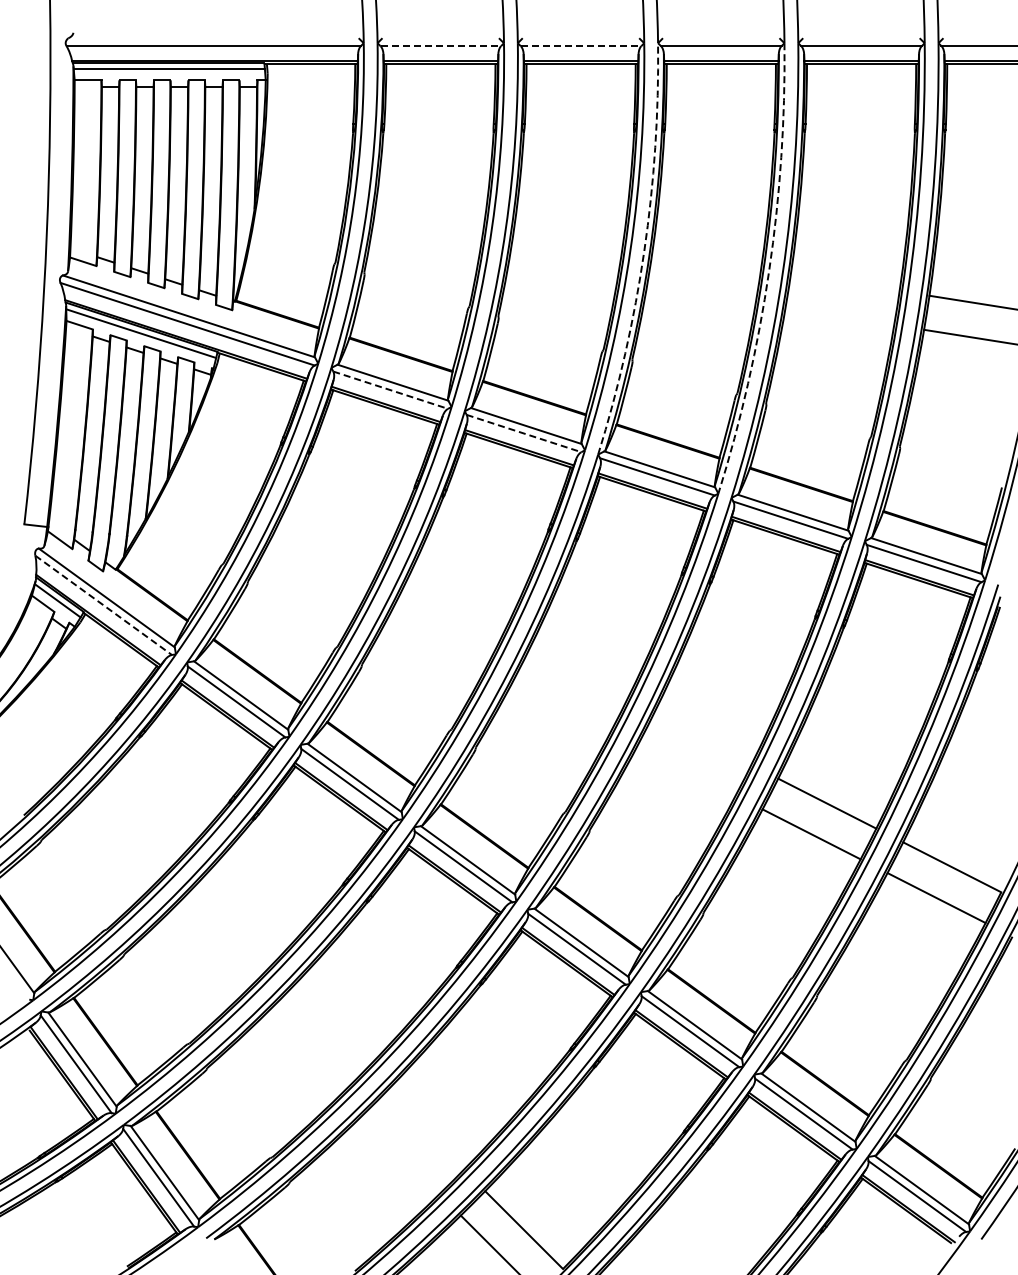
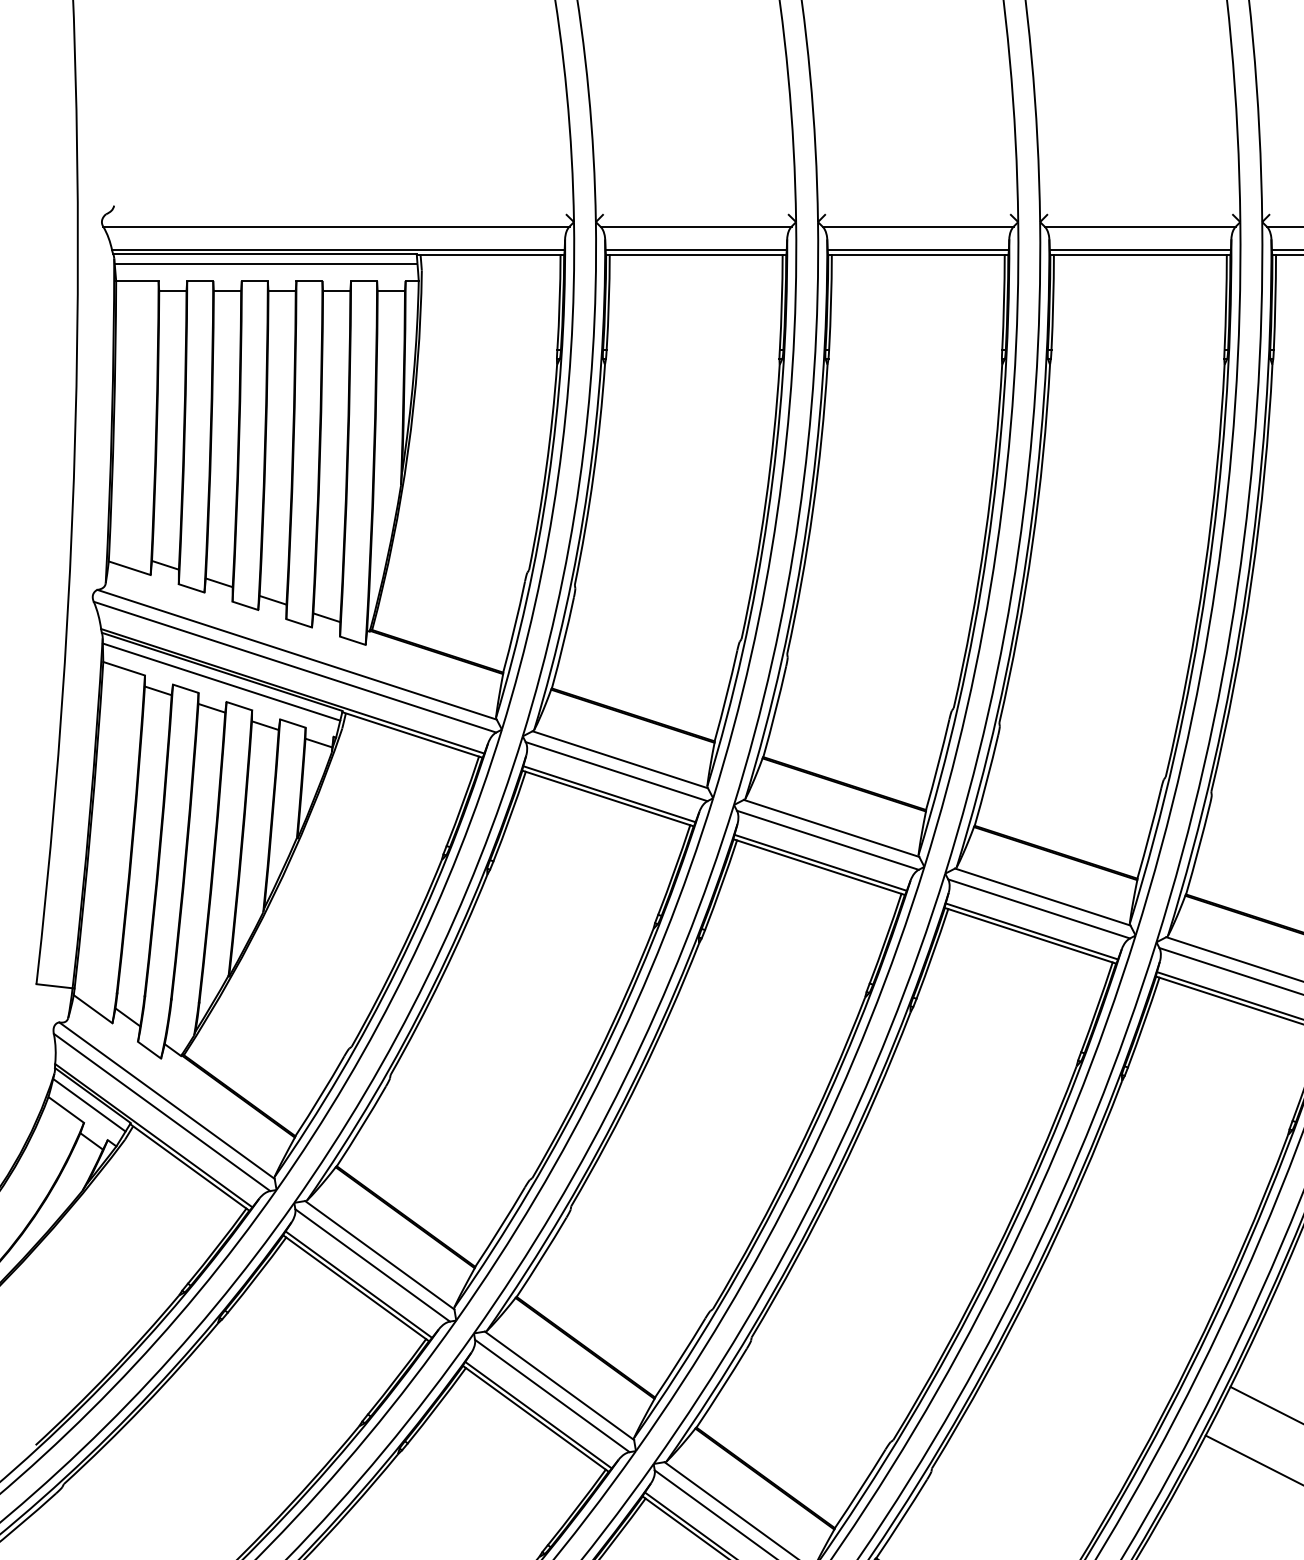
line: (441, 46) -> (697, 227), dashed -> solid
line: (581, 46) -> (918, 227), dashed -> solid
arc: (644, 251) -> (1018, 551), dashed -> solid
arc: (769, 271) -> (1216, 583), dashed -> solid
line: (391, 390) -> (617, 772), dashed -> solid
line: (524, 433) -> (828, 840), dashed -> solid
line: (104, 605) -> (163, 1112), dashed -> solid

